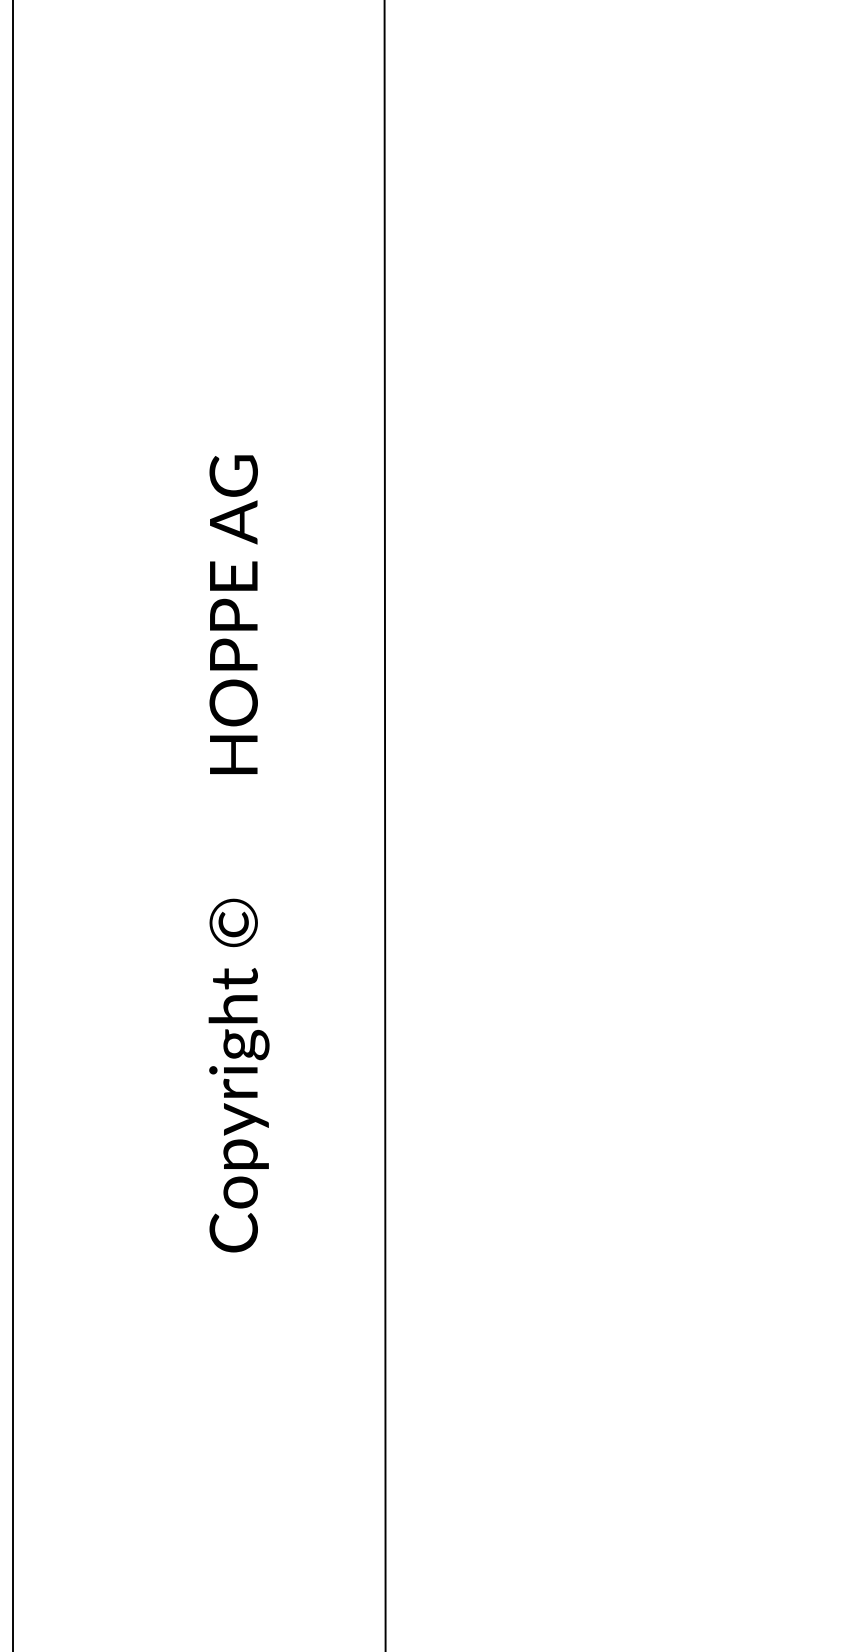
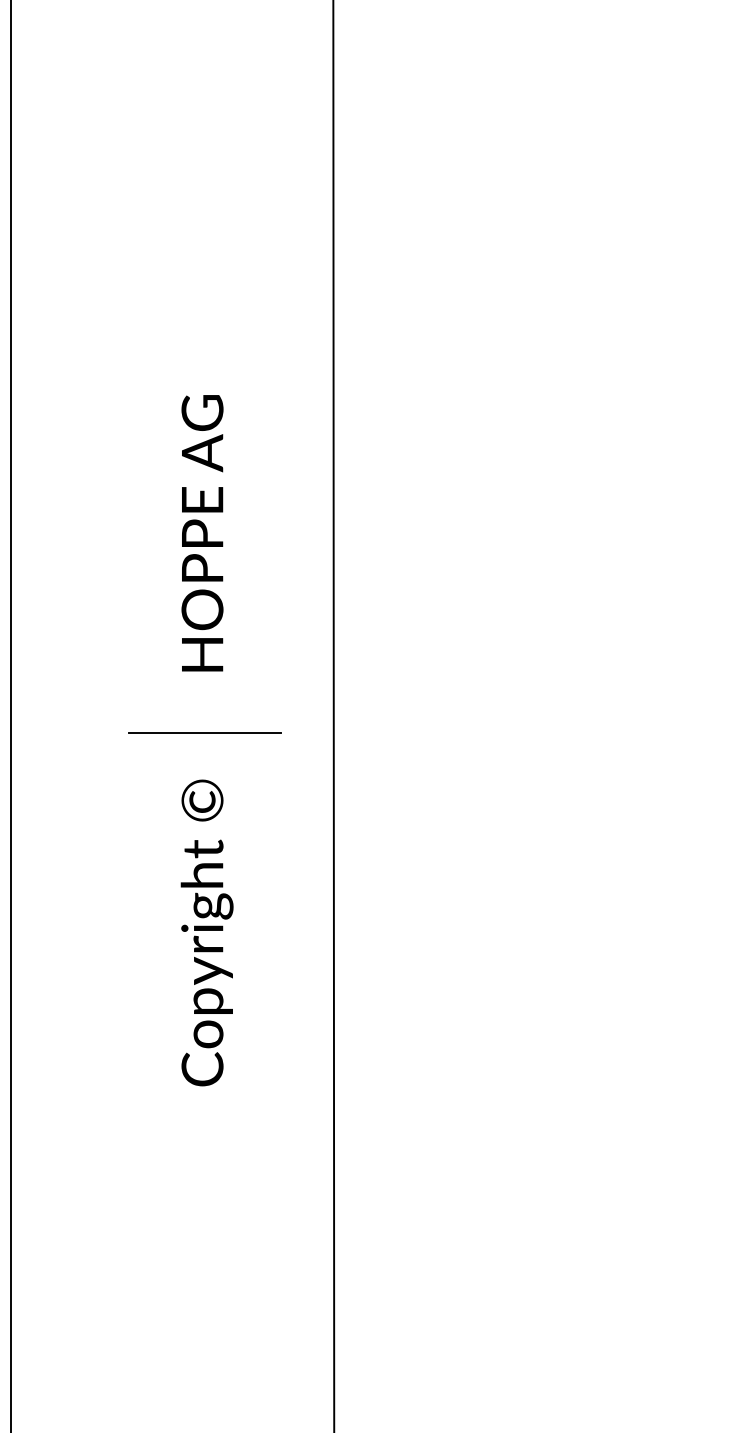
line: (237, 844) -> (205, 732), added

